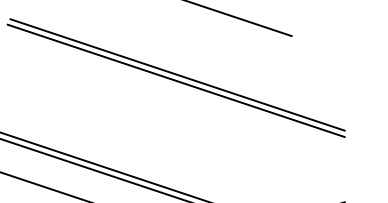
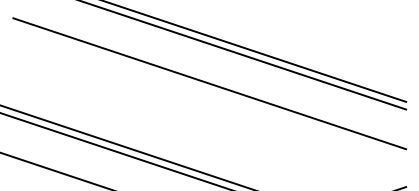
line: (179, 115) -> (209, 83), added

